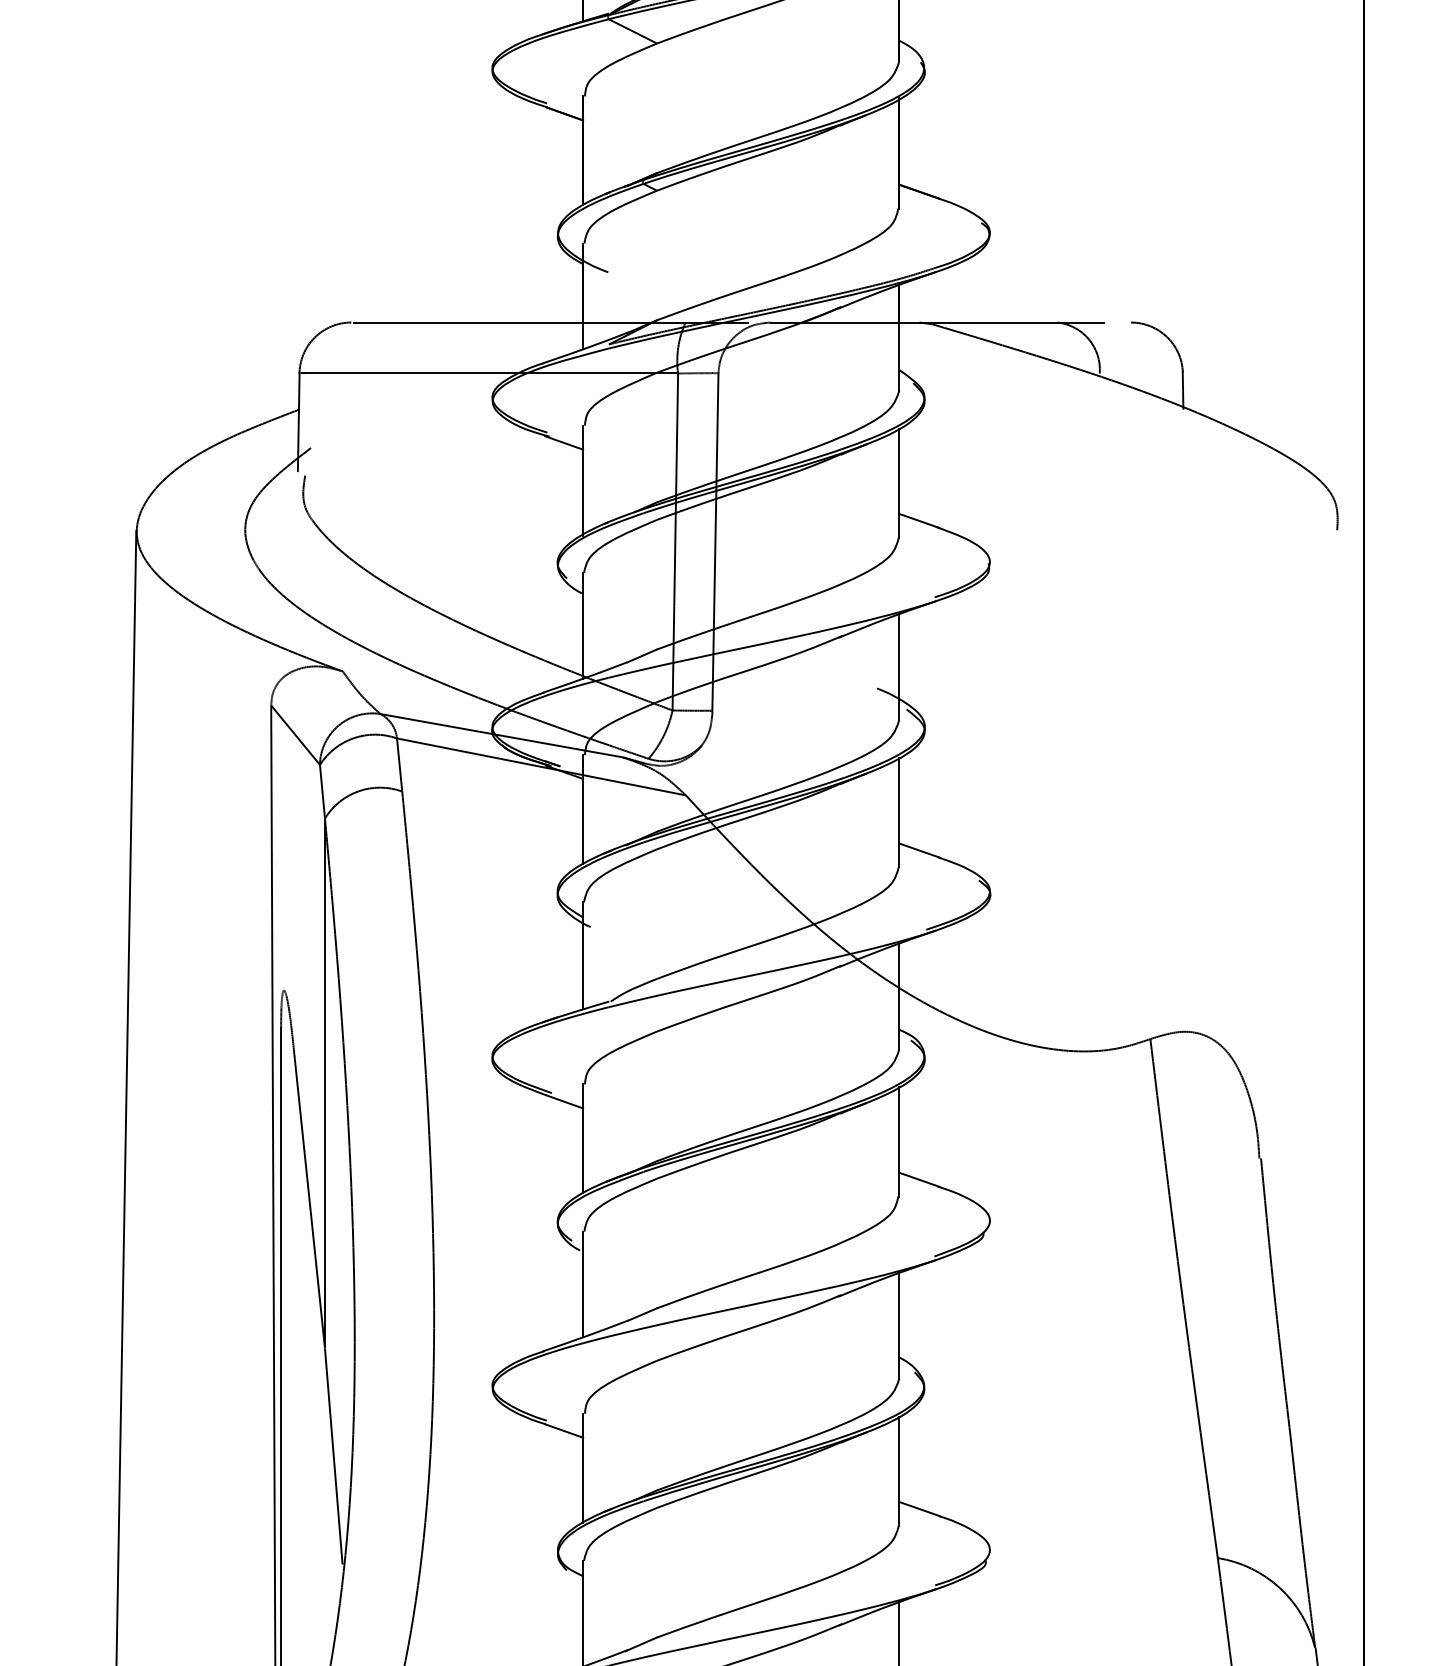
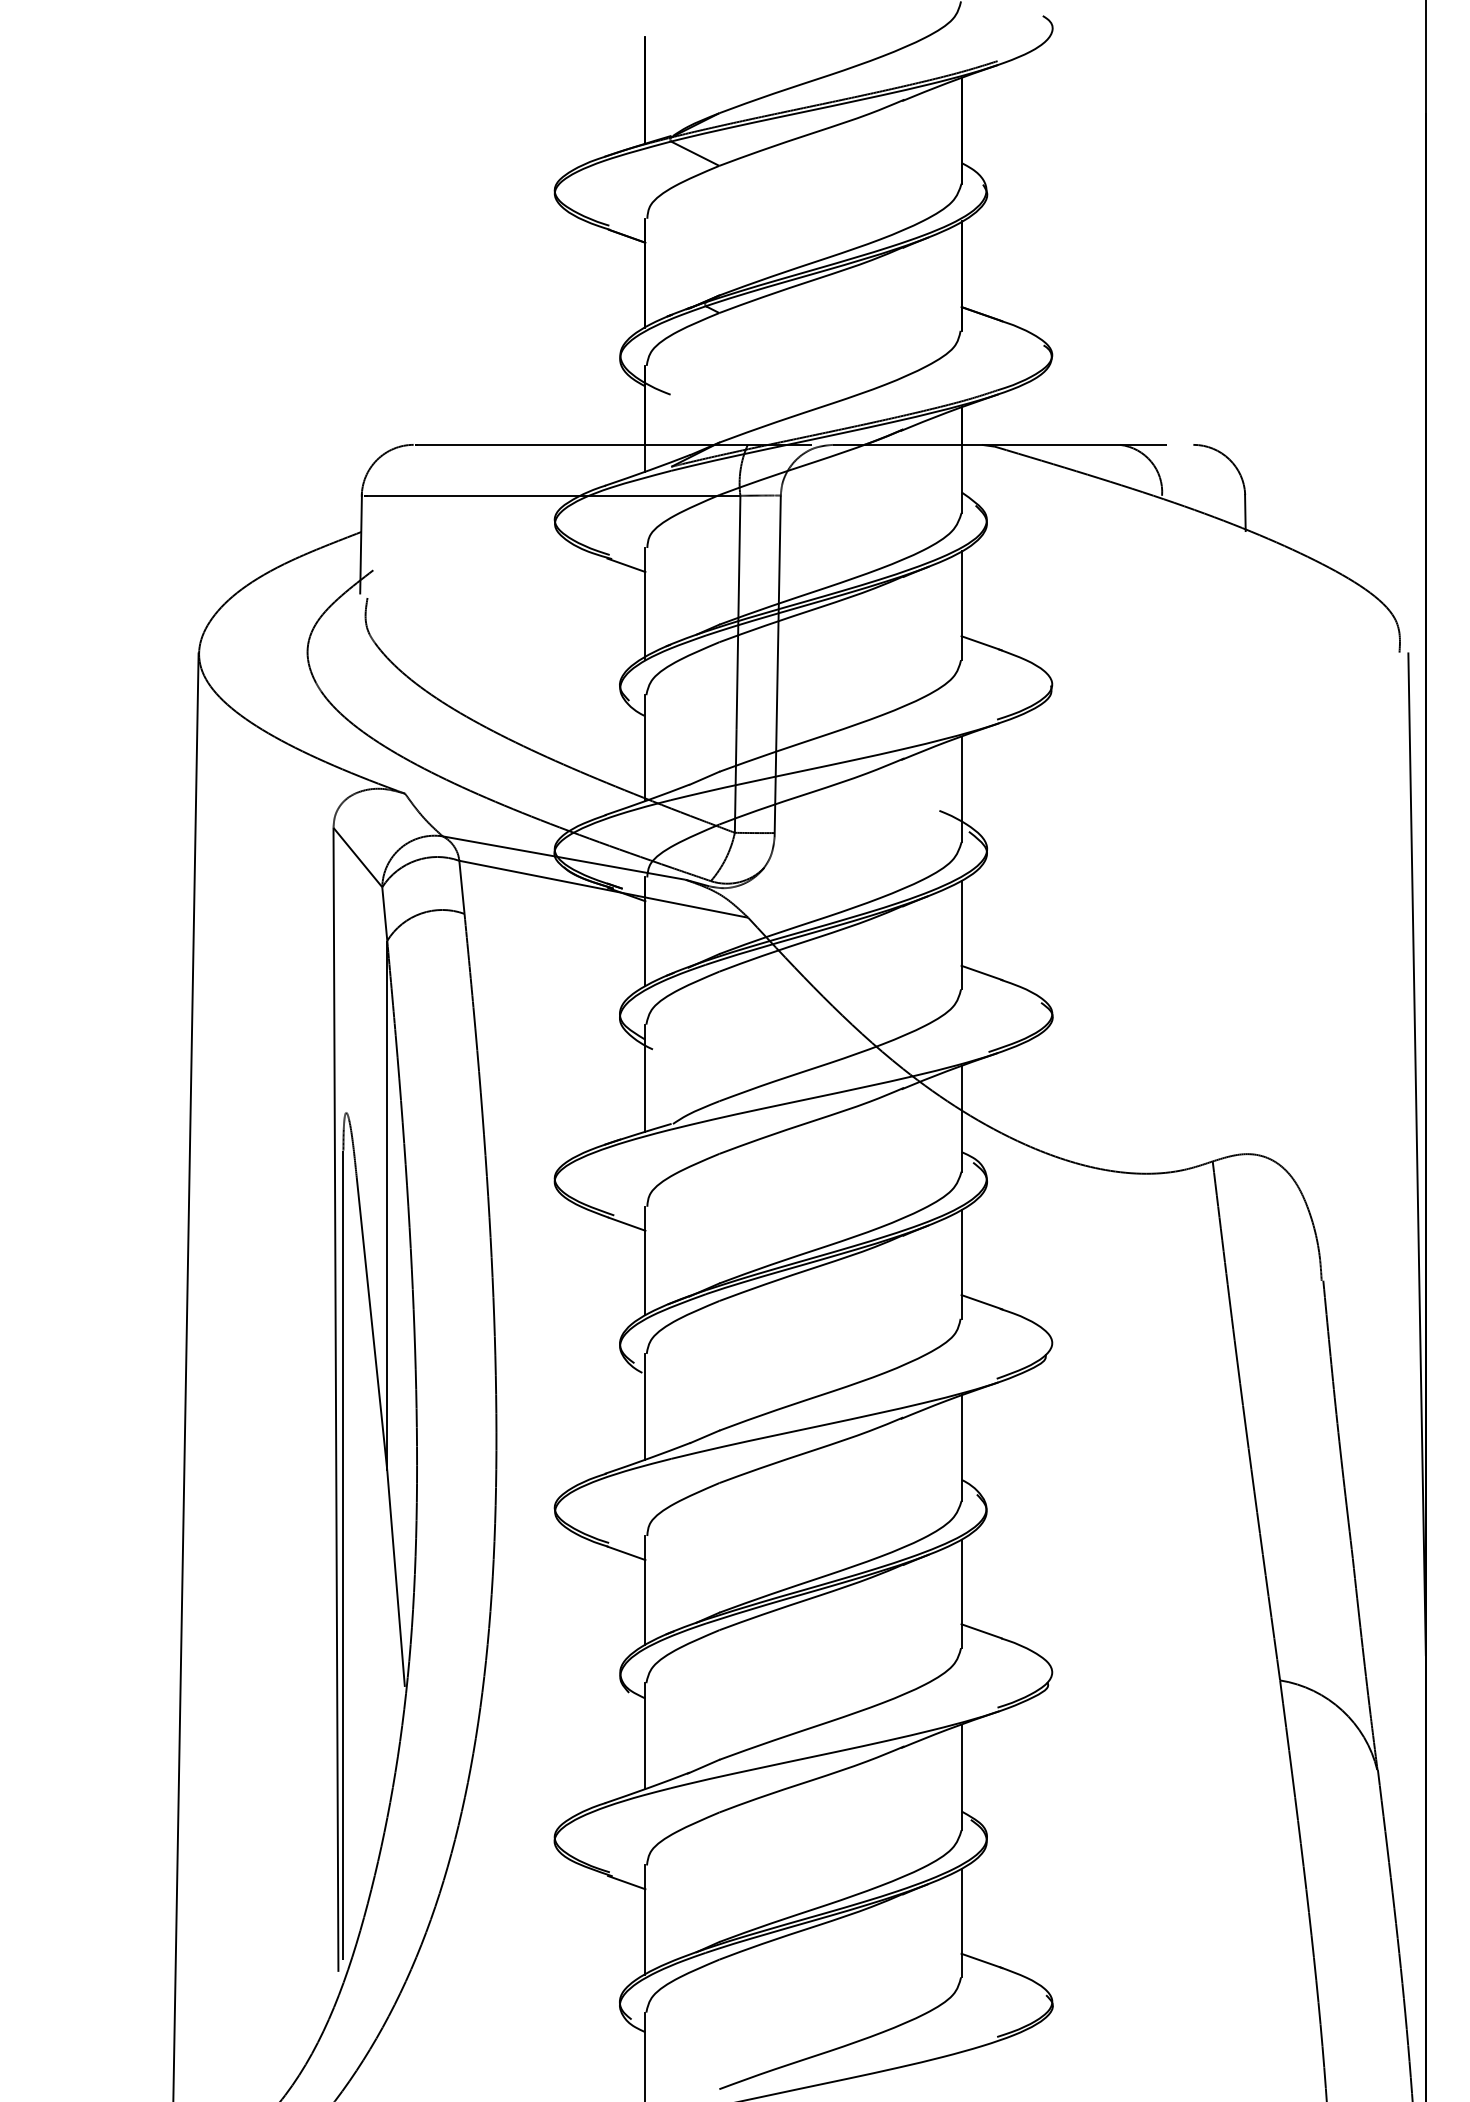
line: (1354, 1032) -> (1416, 1154), added

